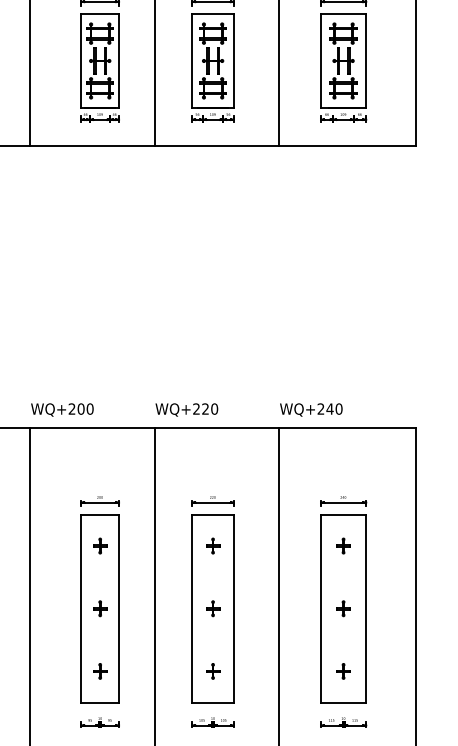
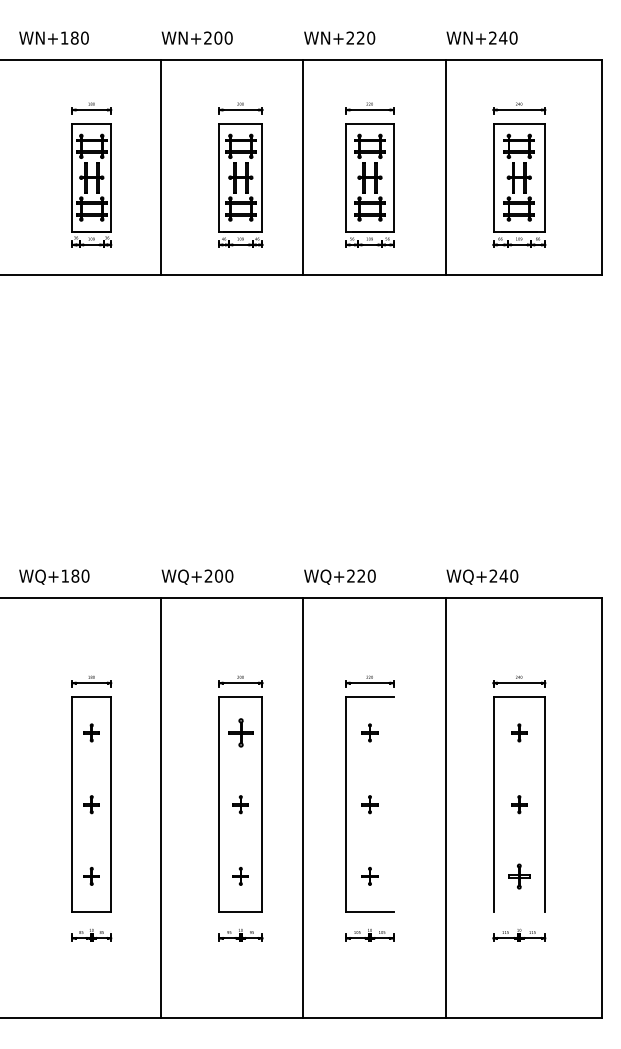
part: (99, 545) -> (240, 732), size x1.6
line: (233, 608) -> (393, 804), removed
part: (343, 670) -> (519, 875), size x1.4
line: (343, 702) -> (519, 912), removed

